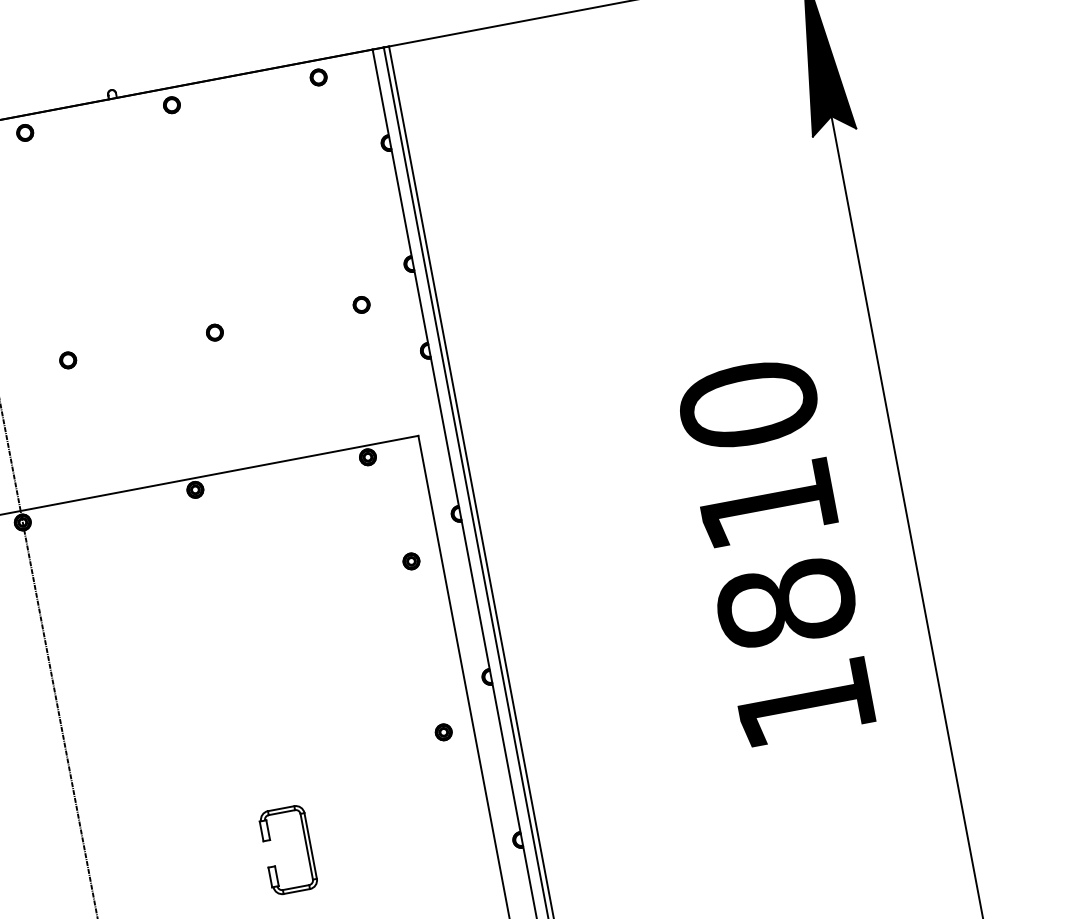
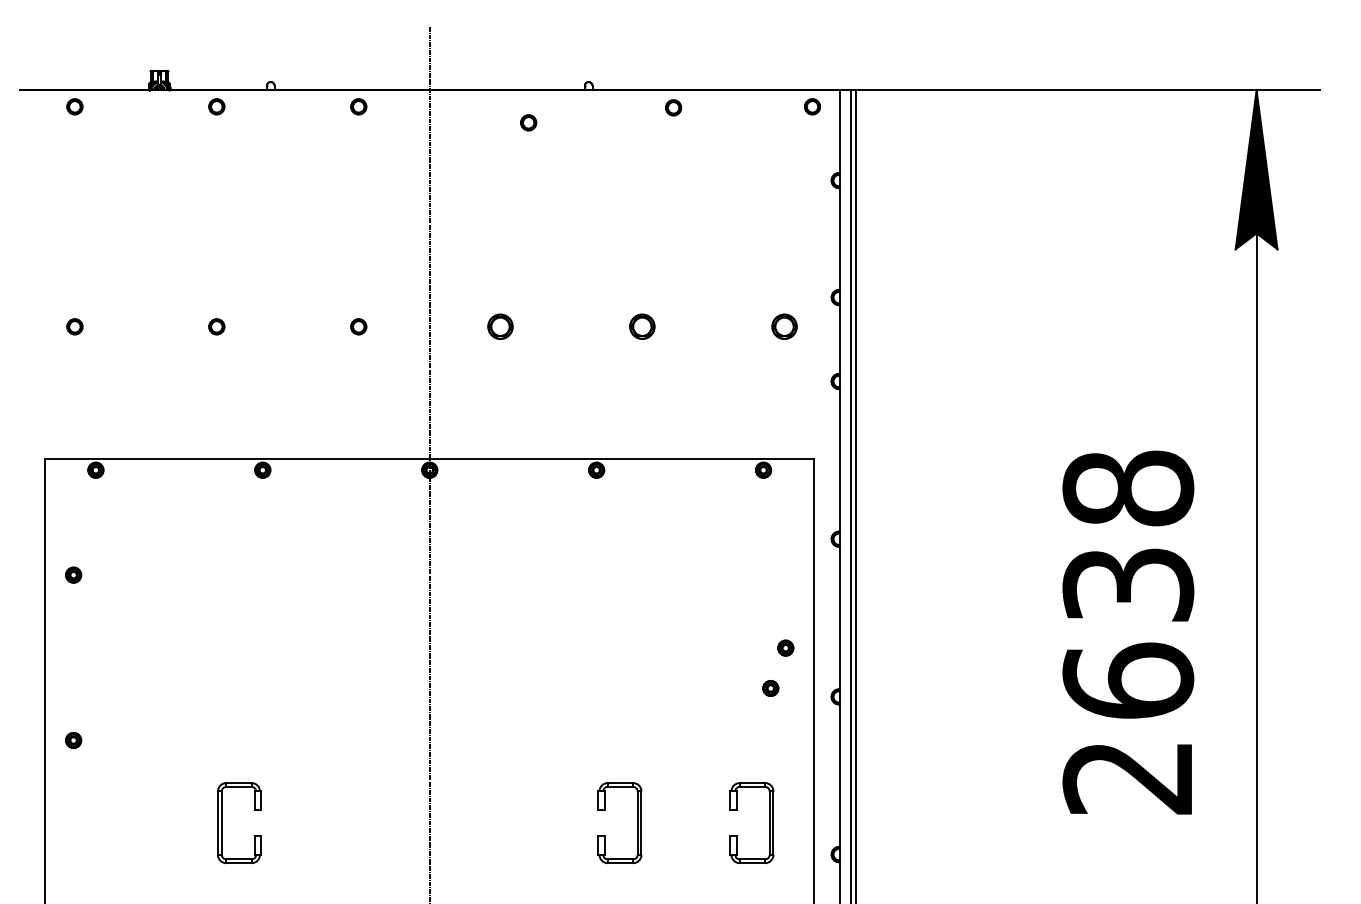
part: (318, 77) -> (812, 106), moved
part: (171, 104) -> (673, 107), moved
part: (24, 132) -> (528, 122), moved
part: (361, 304) -> (784, 326), size x1.6
part: (214, 332) -> (642, 326), size x1.6
part: (67, 360) -> (500, 326), size x1.6
text: (777, 553) -> (1128, 632), 1810 -> 2638
part: (411, 560) -> (785, 647), moved
part: (443, 732) -> (770, 688), moved
part: (442, 820) -> (769, 822), added

